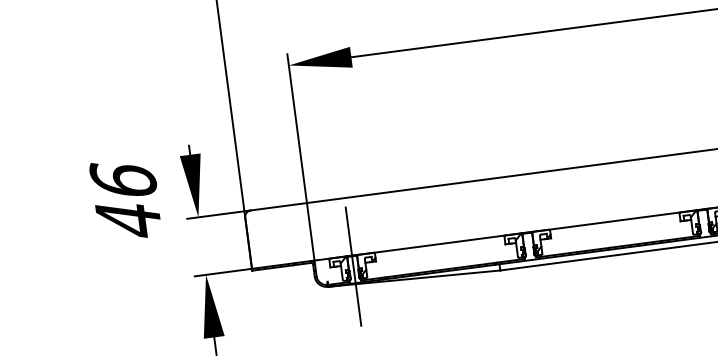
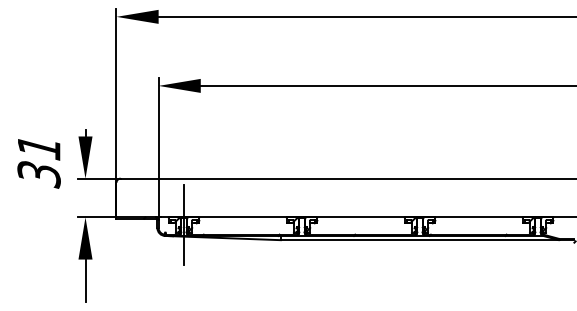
text: (125, 199) -> (38, 160), 46 -> 31

